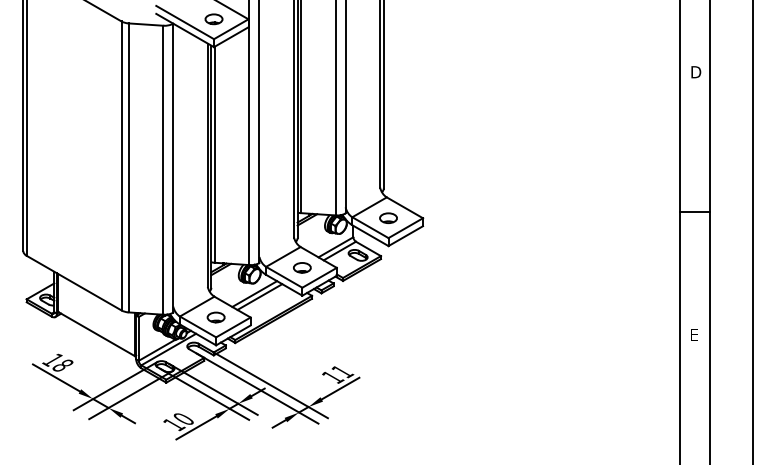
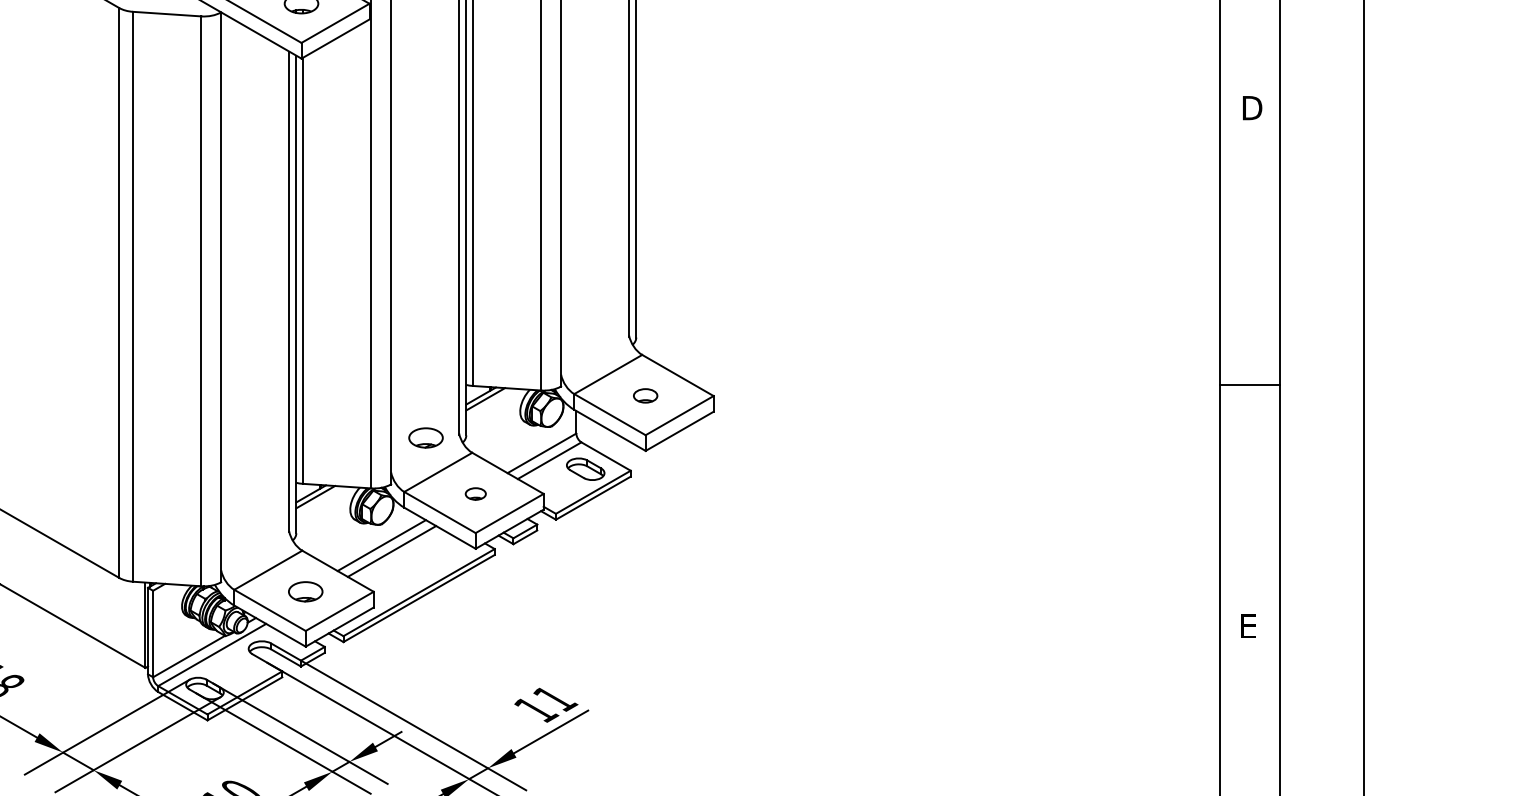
part: (388, 217) -> (645, 394), size x0.7
part: (276, 239) -> (424, 437), added
part: (302, 267) -> (475, 493), size x0.6

